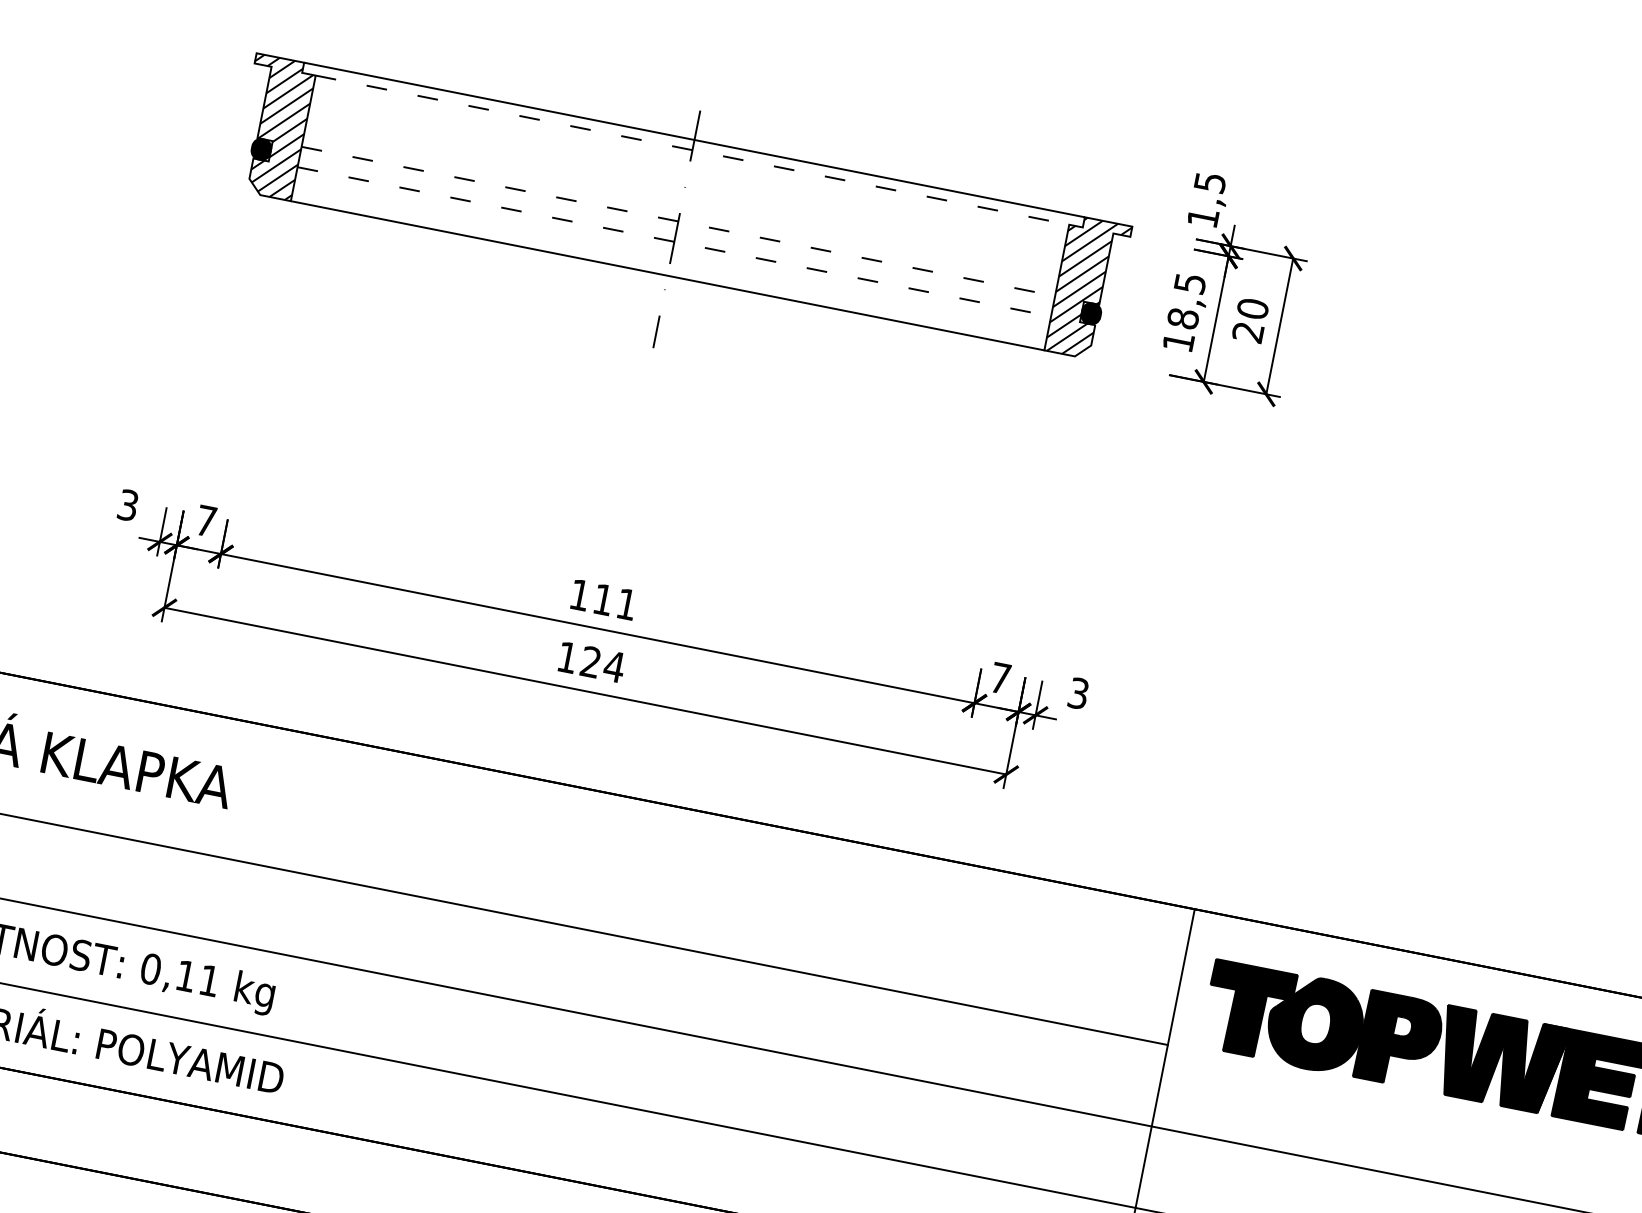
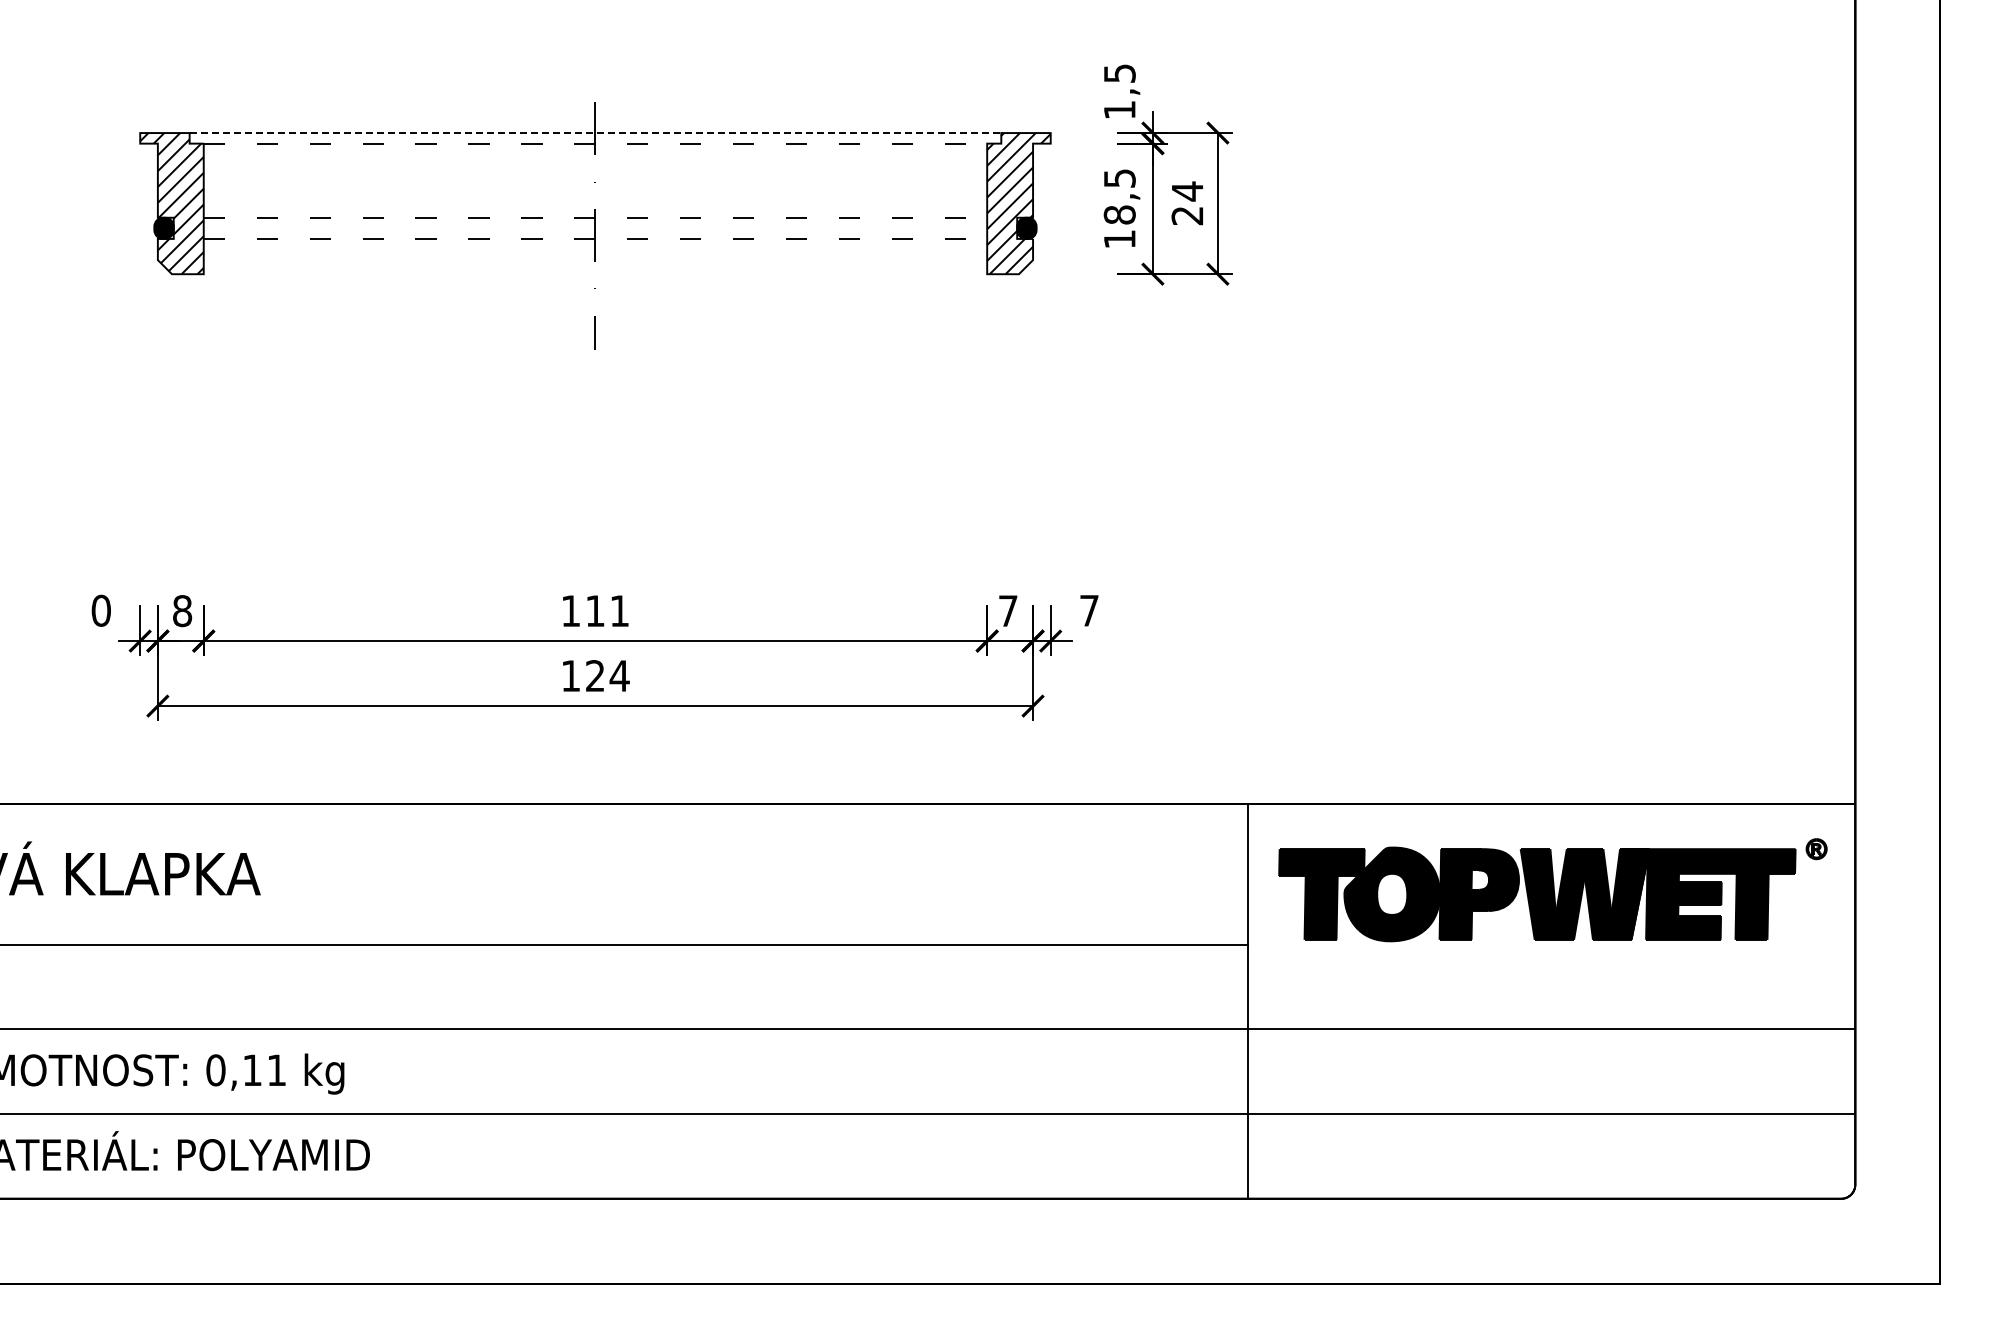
line: (694, 140) -> (595, 133), solid -> dashed
line: (667, 276) -> (595, 274), removed
text: (1252, 308) -> (1187, 191), 20 -> 24
text: (127, 504) -> (100, 610), 3 -> 0
text: (206, 521) -> (182, 611), 7 -> 8
text: (1078, 693) -> (1089, 610), 3 -> 7

